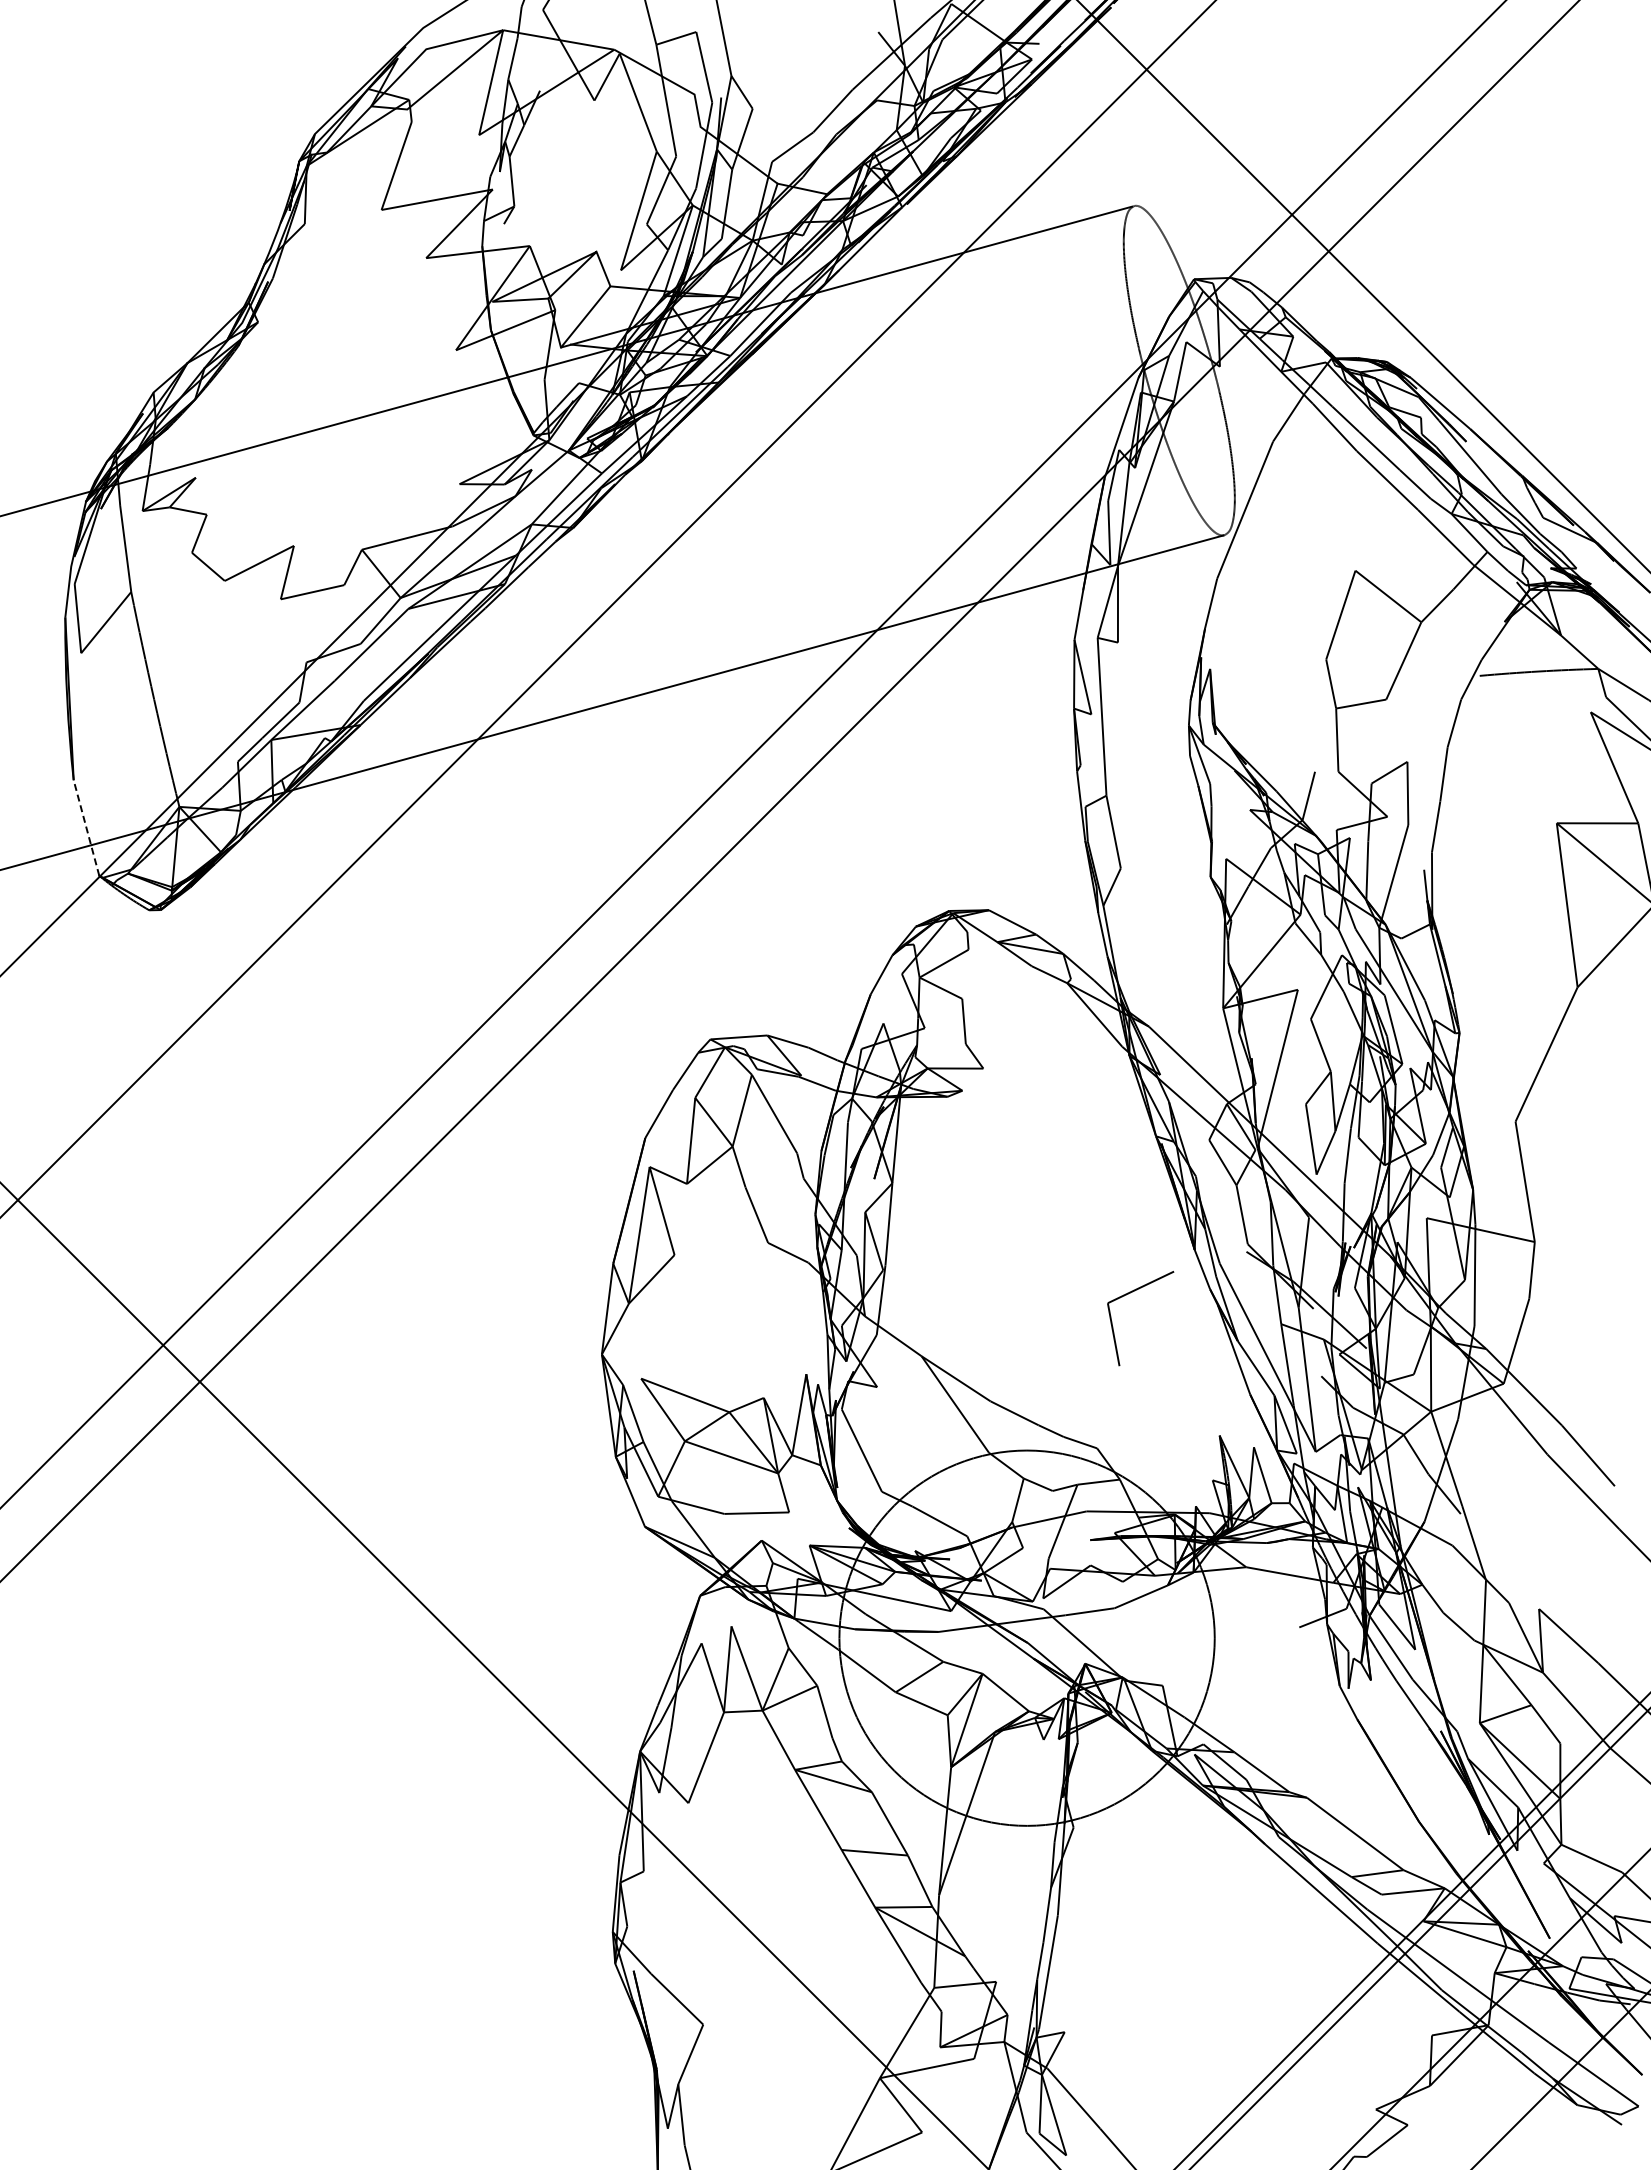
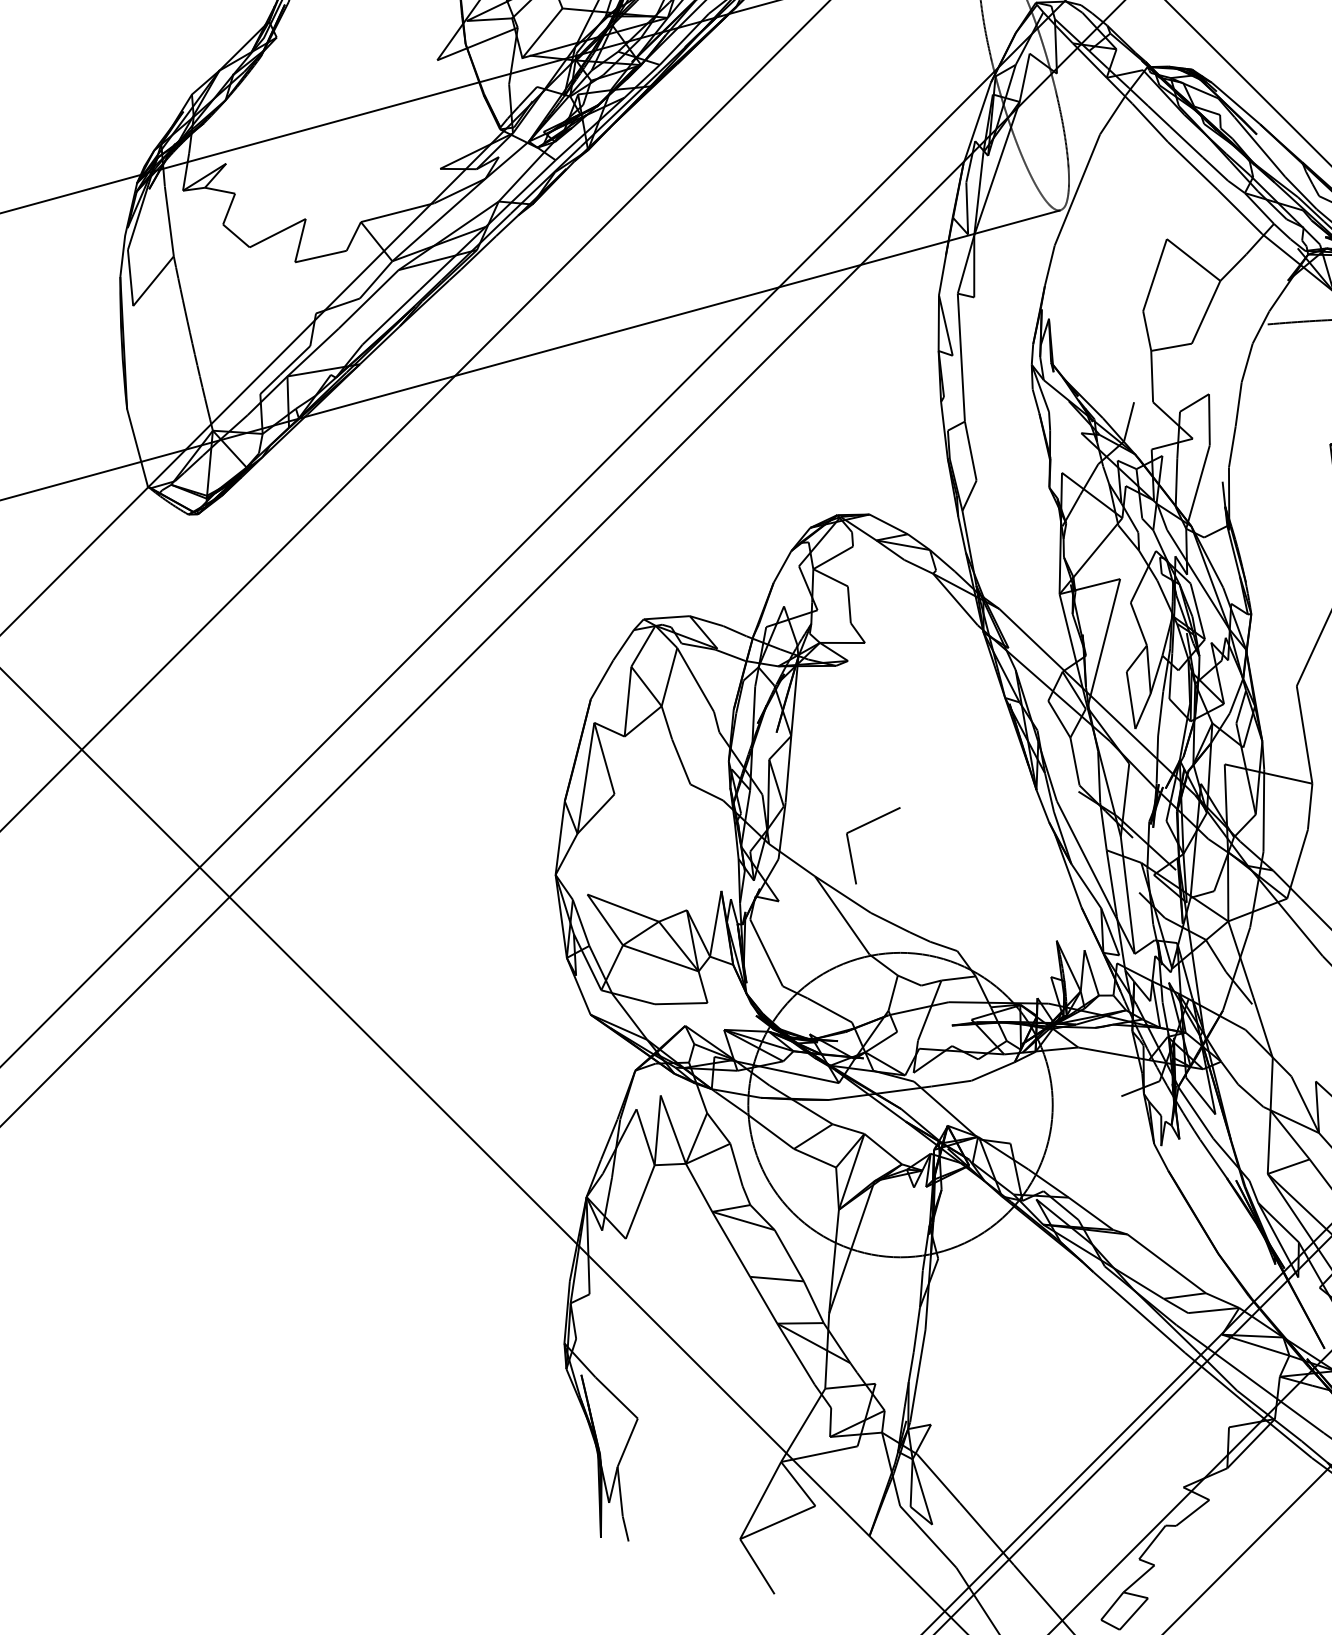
line: (86, 827) -> (137, 447), dashed -> solid
line: (1128, 1294) -> (863, 826), moved

